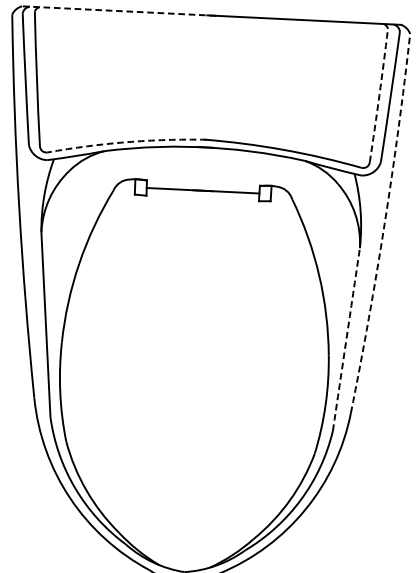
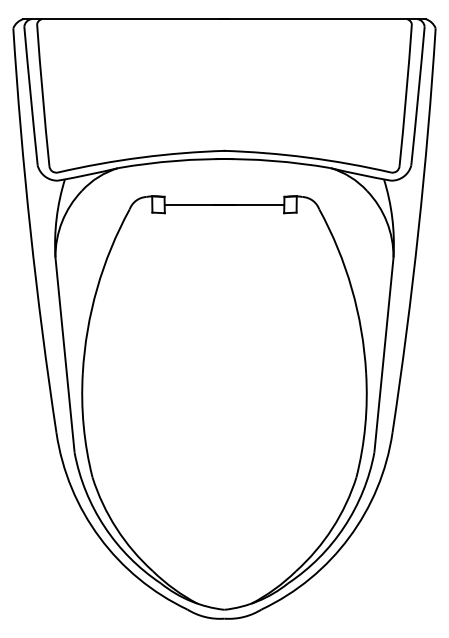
line: (119, 11) -> (126, 19), dashed -> solid
arc: (379, 95) -> (406, 95), dashed -> solid
arc: (127, 142) -> (141, 157), dashed -> solid
arc: (384, 224) -> (418, 231), dashed -> solid
arc: (345, 339) -> (383, 355), dashed -> solid

